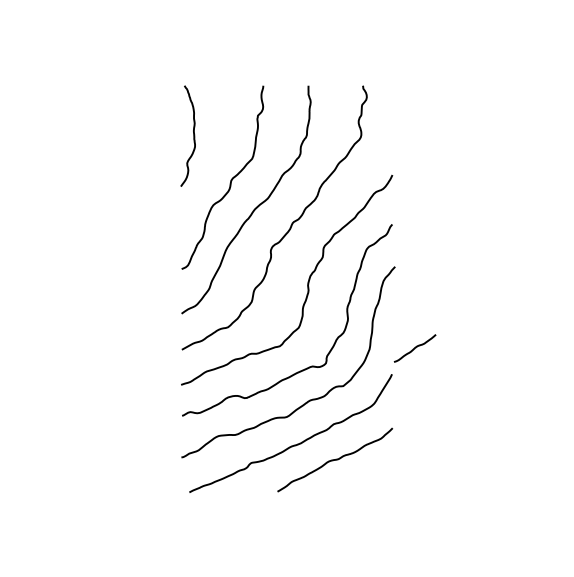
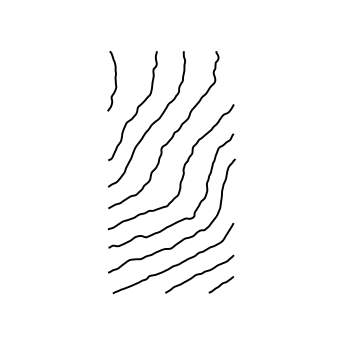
line: (415, 348) -> (221, 284), moved

